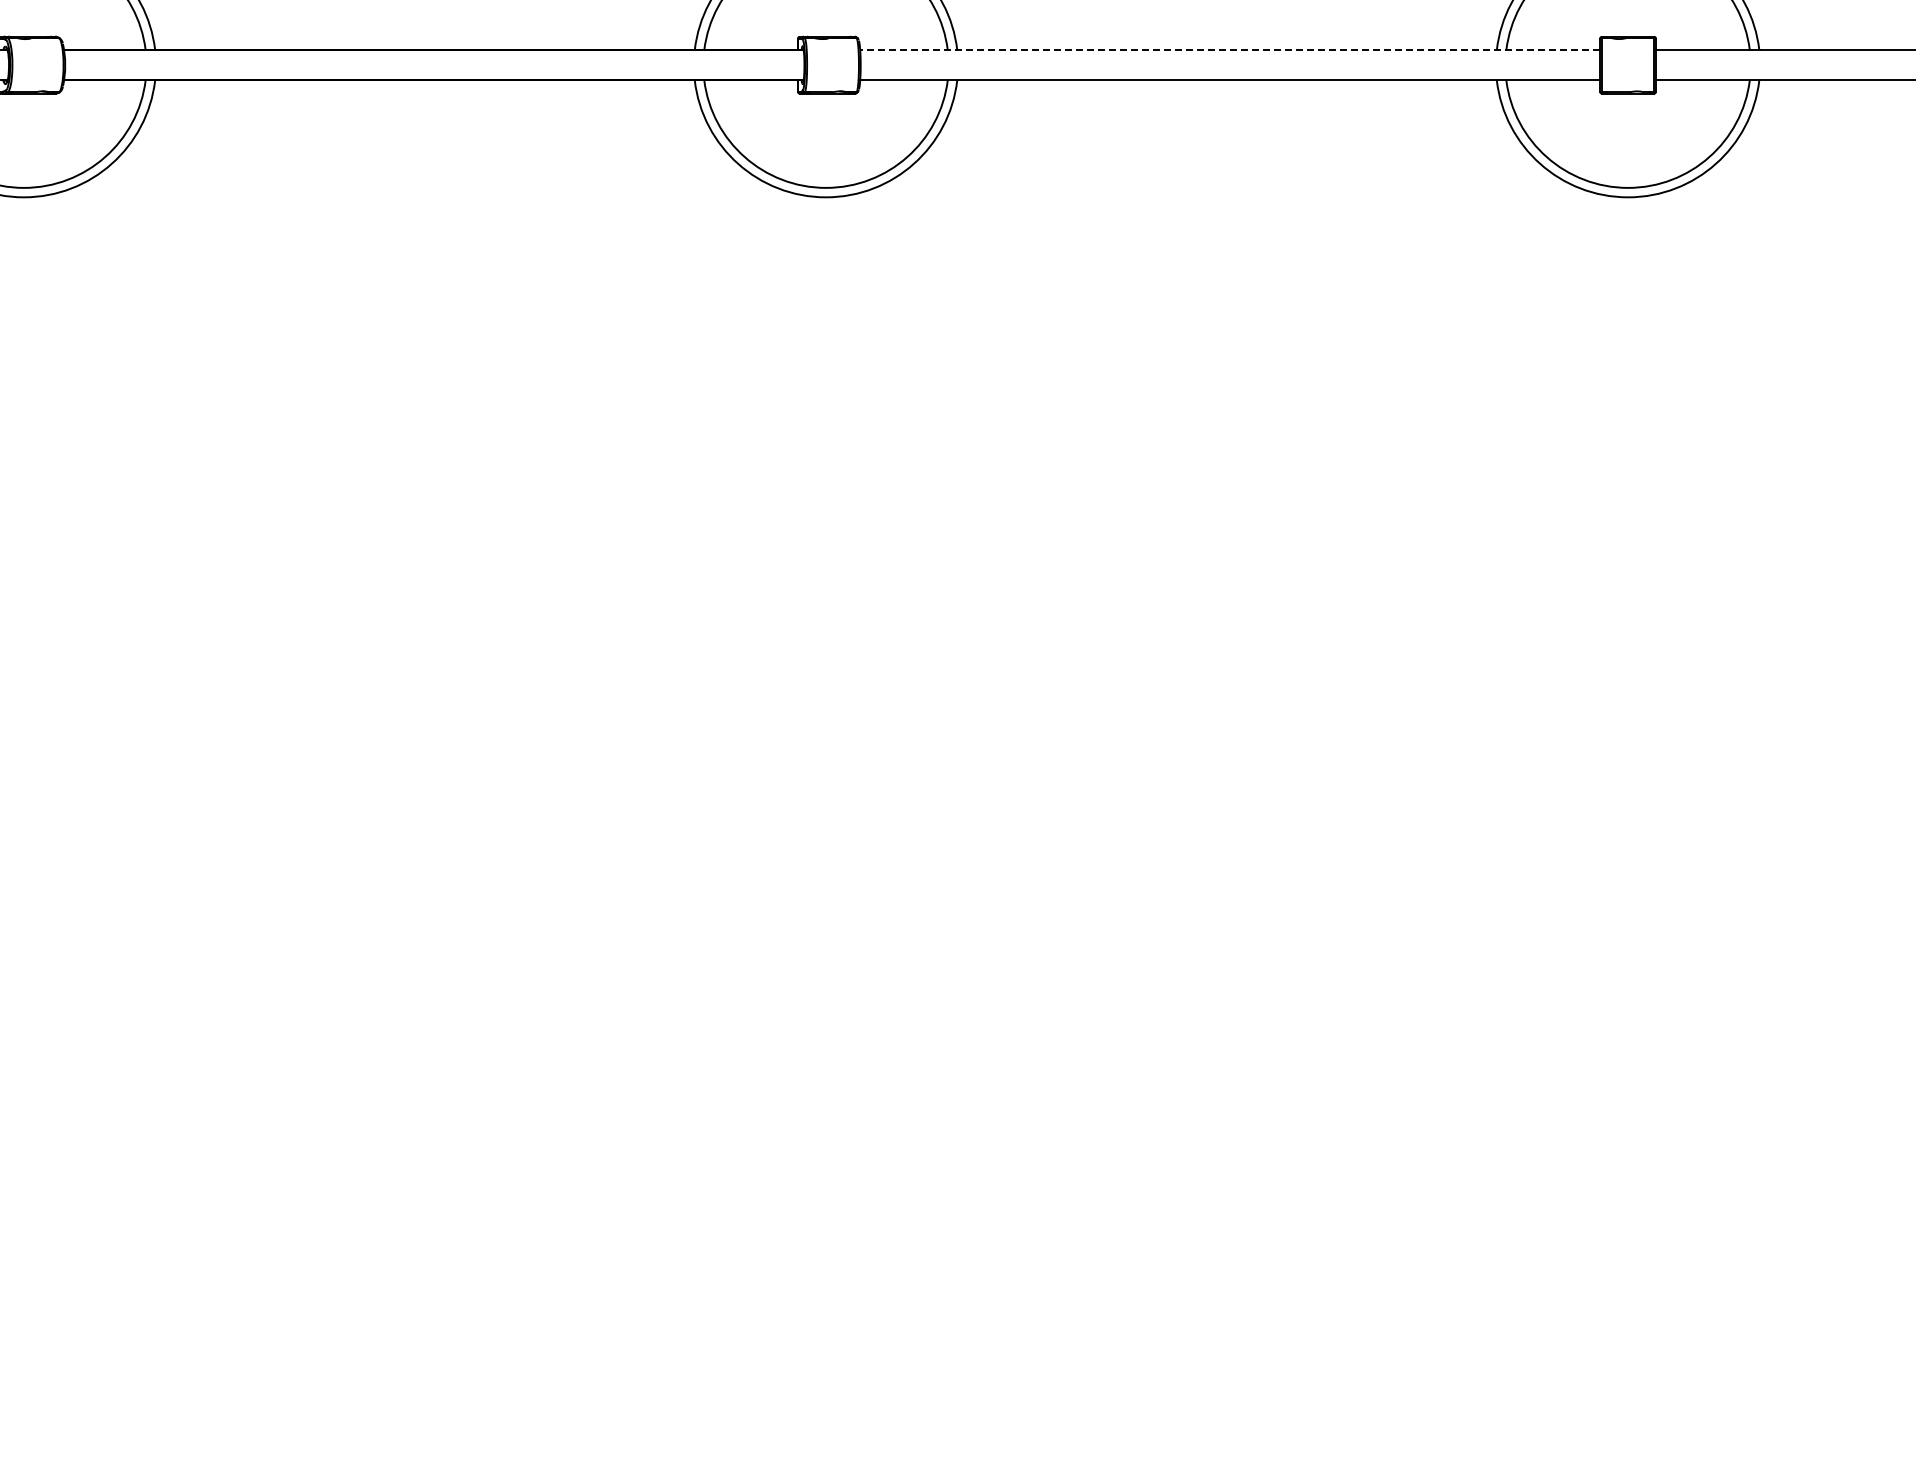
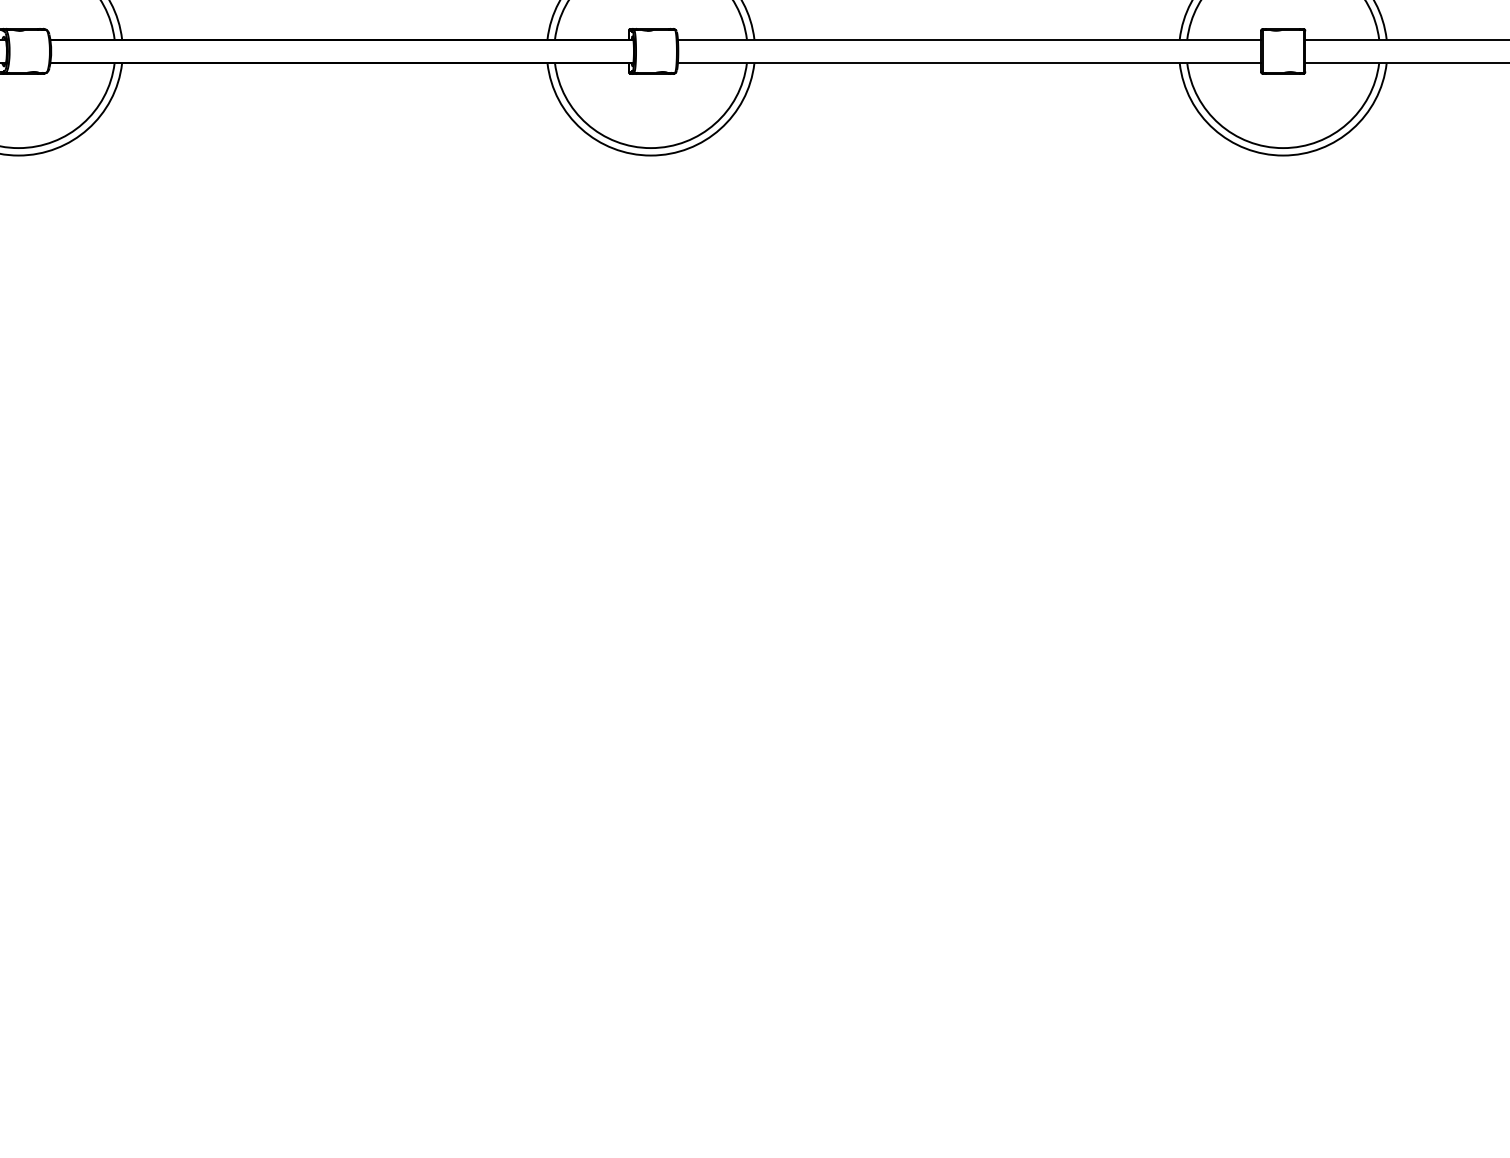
line: (1230, 50) -> (969, 39), dashed -> solid

